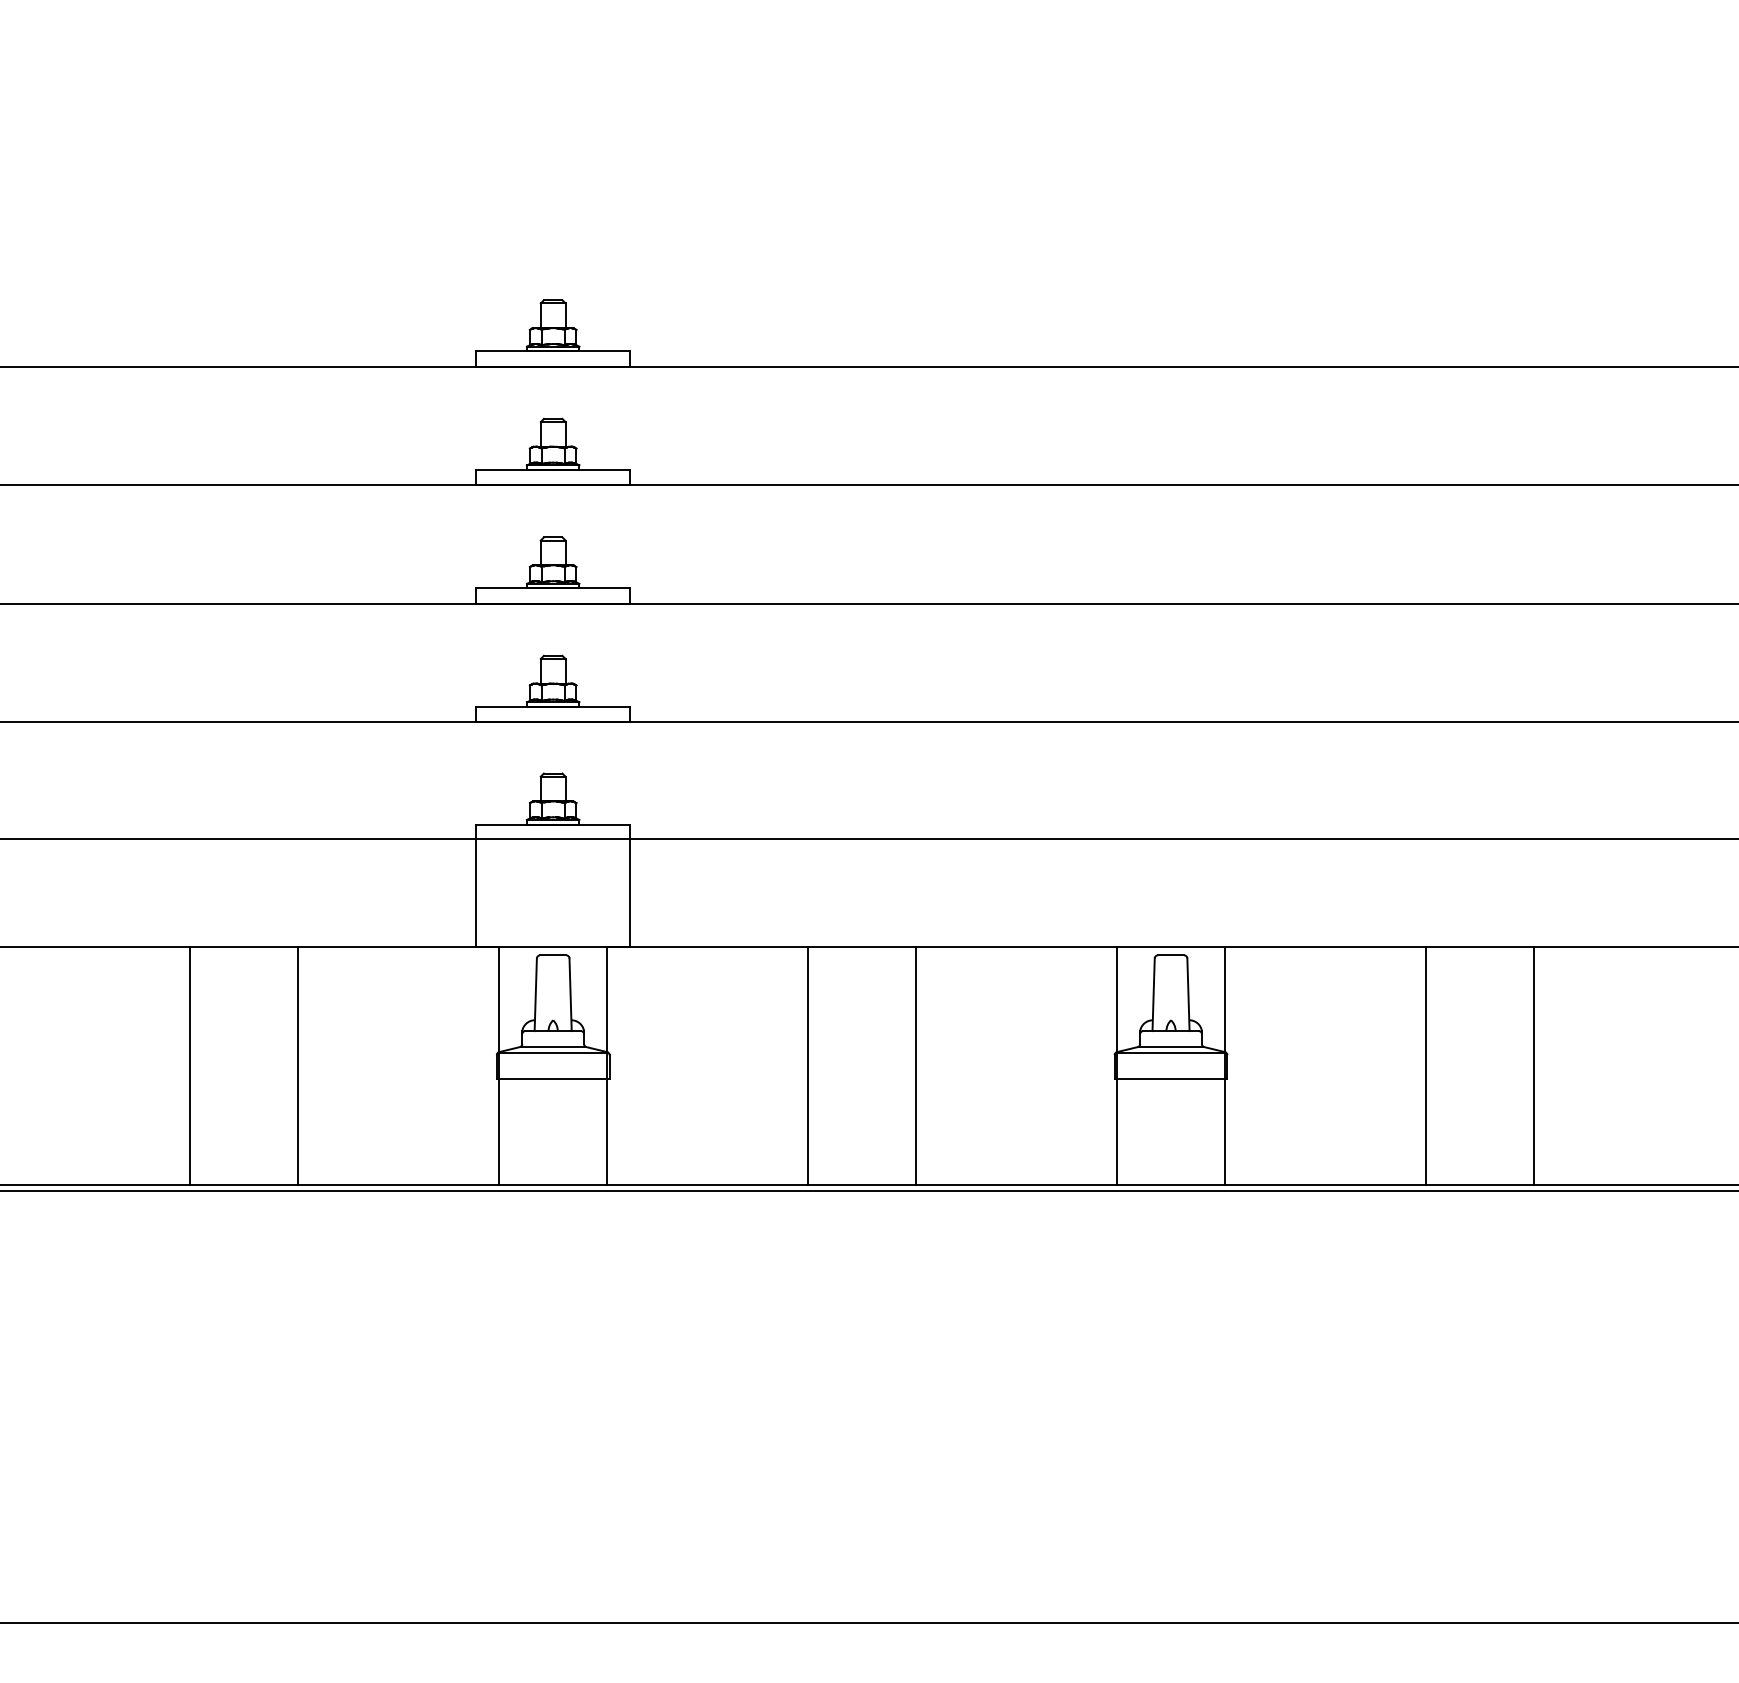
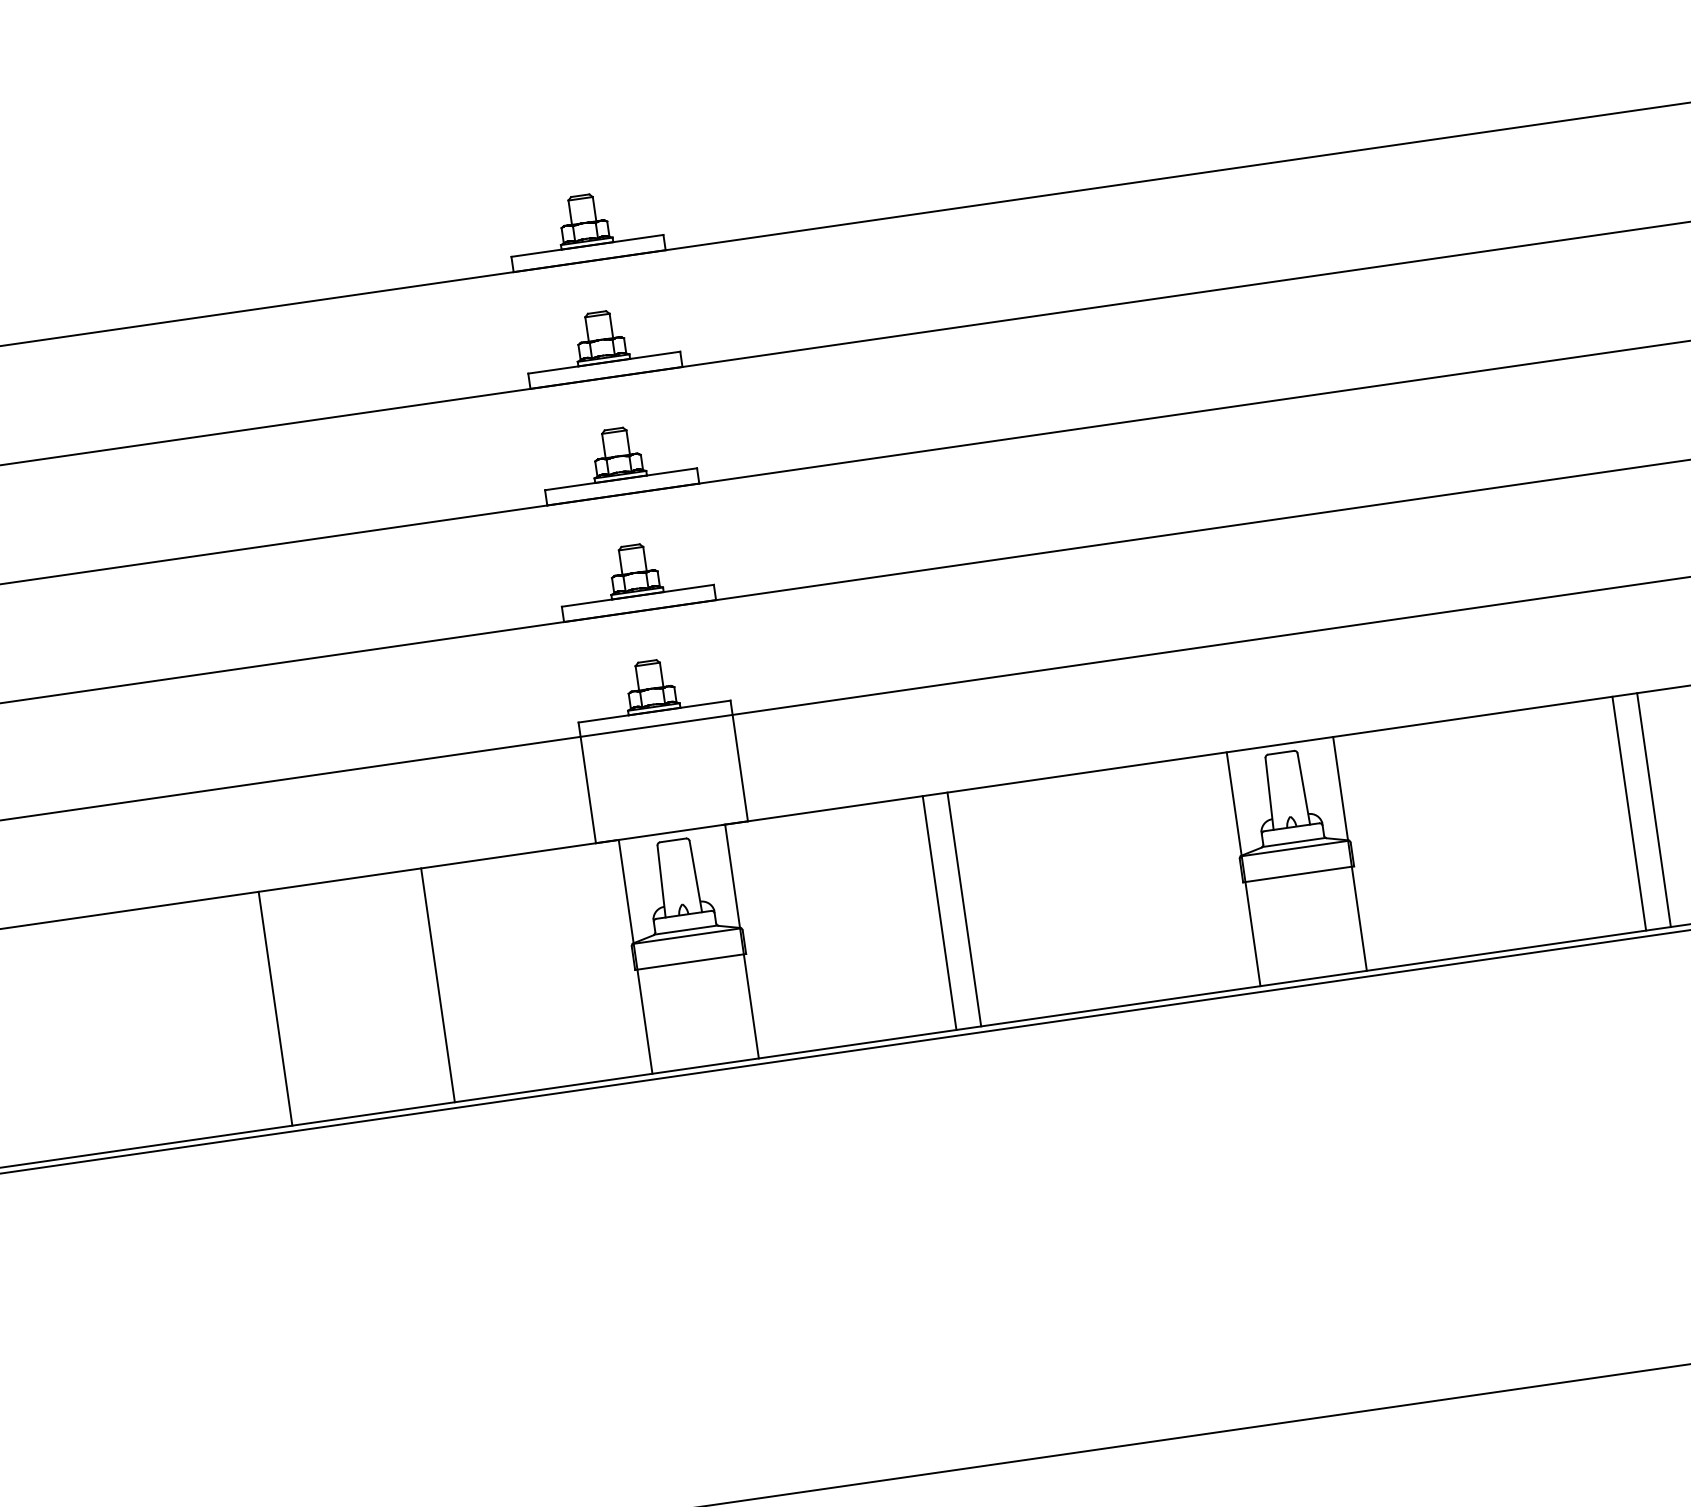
line: (190, 1065) -> (275, 1008), moved
line: (916, 1065) -> (964, 908), moved
line: (1425, 1065) -> (1628, 813), moved

